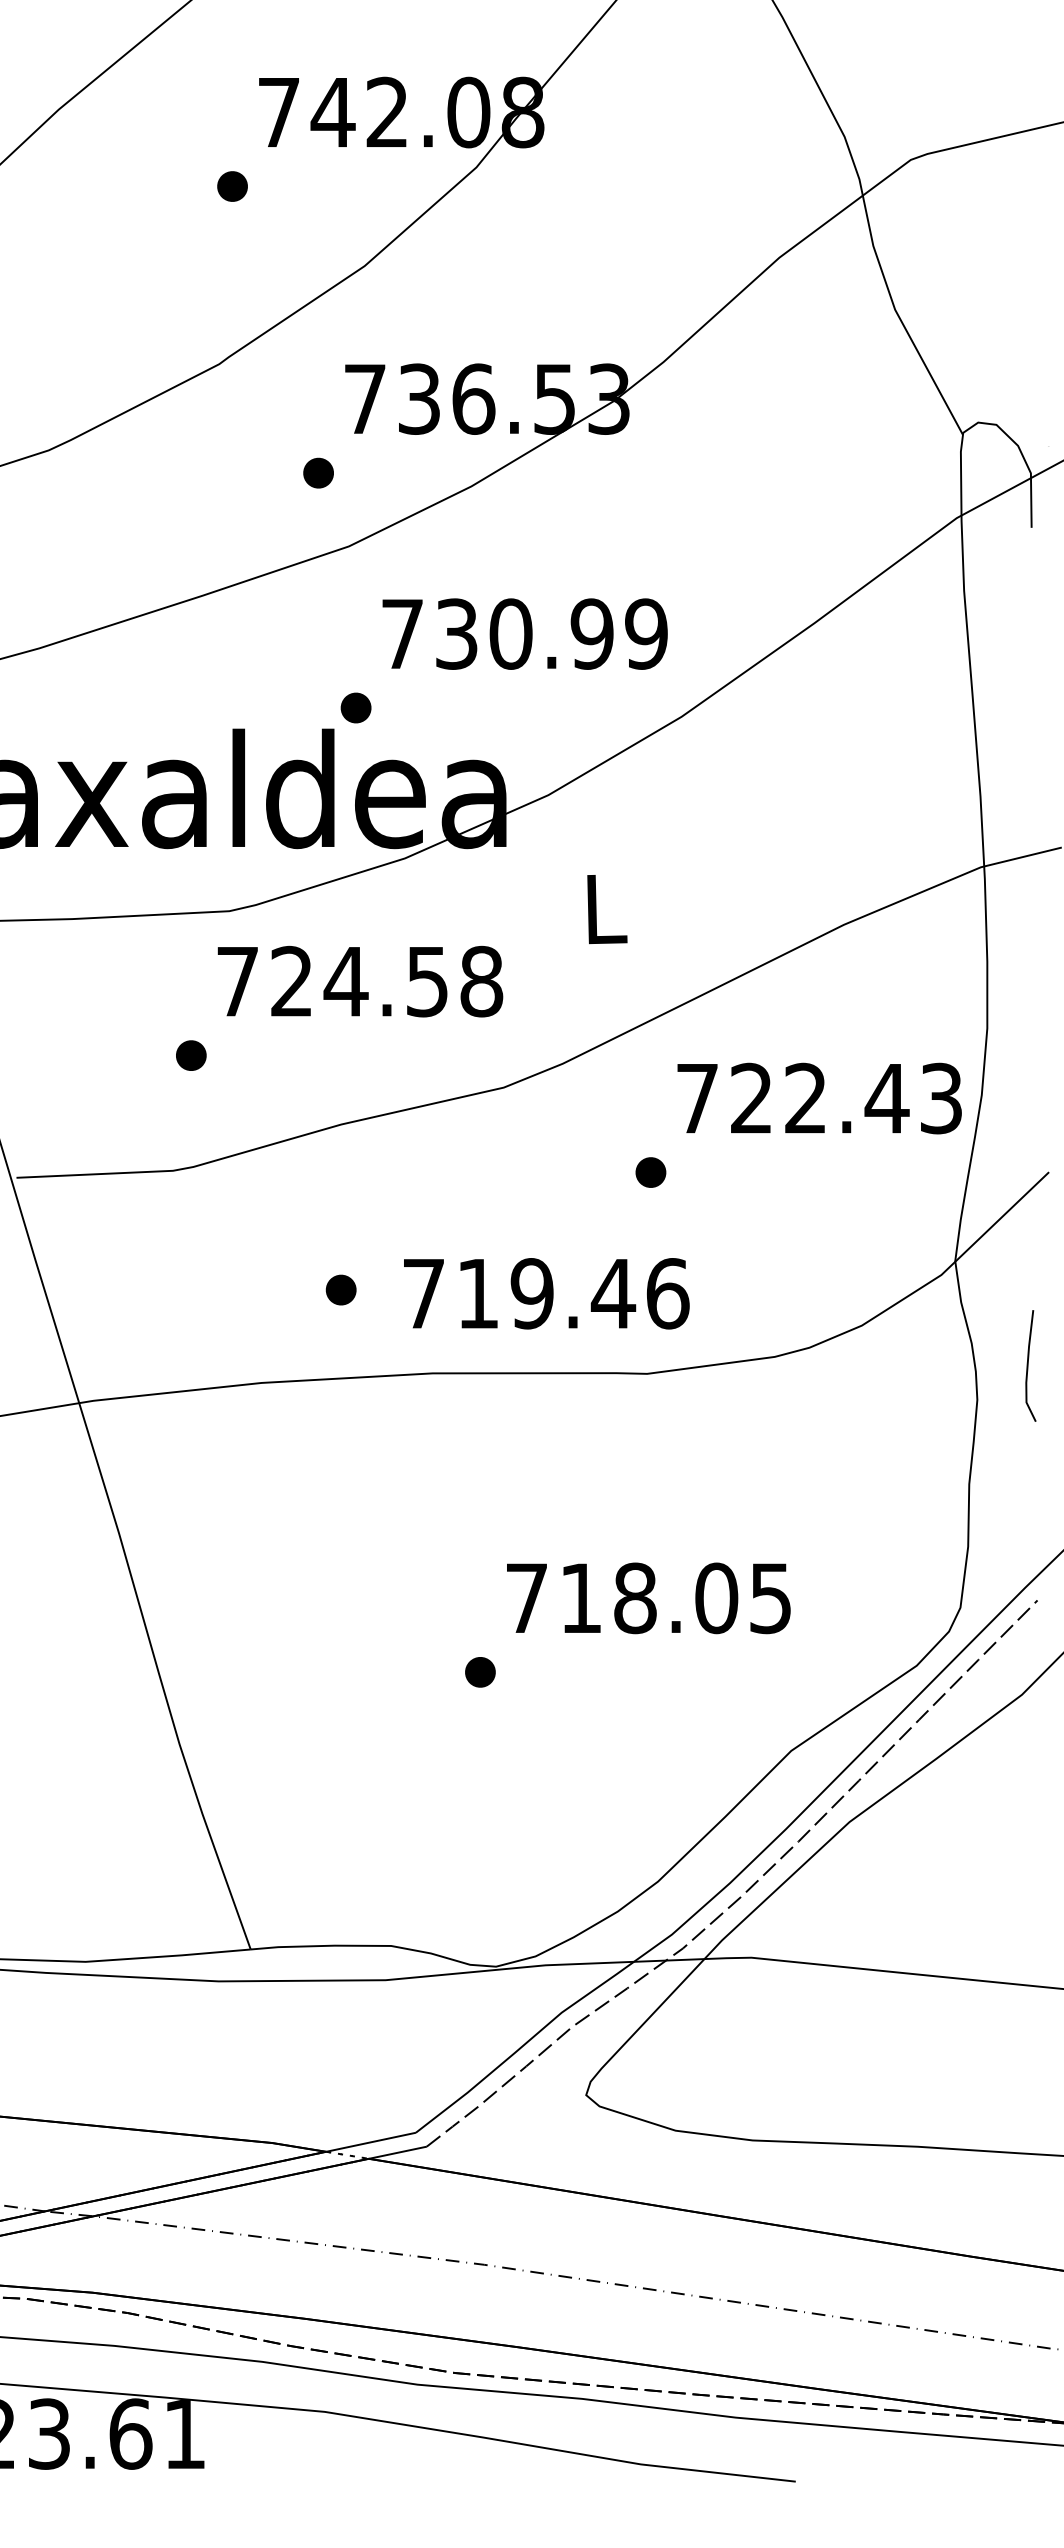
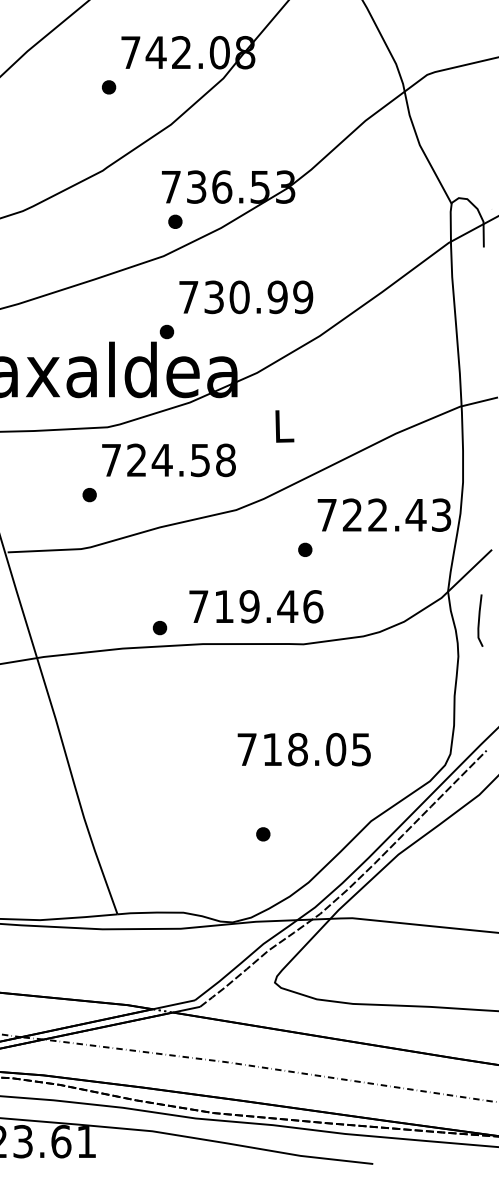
part: (318, 472) -> (175, 221), moved
part: (340, 1291) -> (159, 628), moved
line: (1028, 1365) -> (479, 620), moved
part: (480, 1672) -> (263, 834), moved

